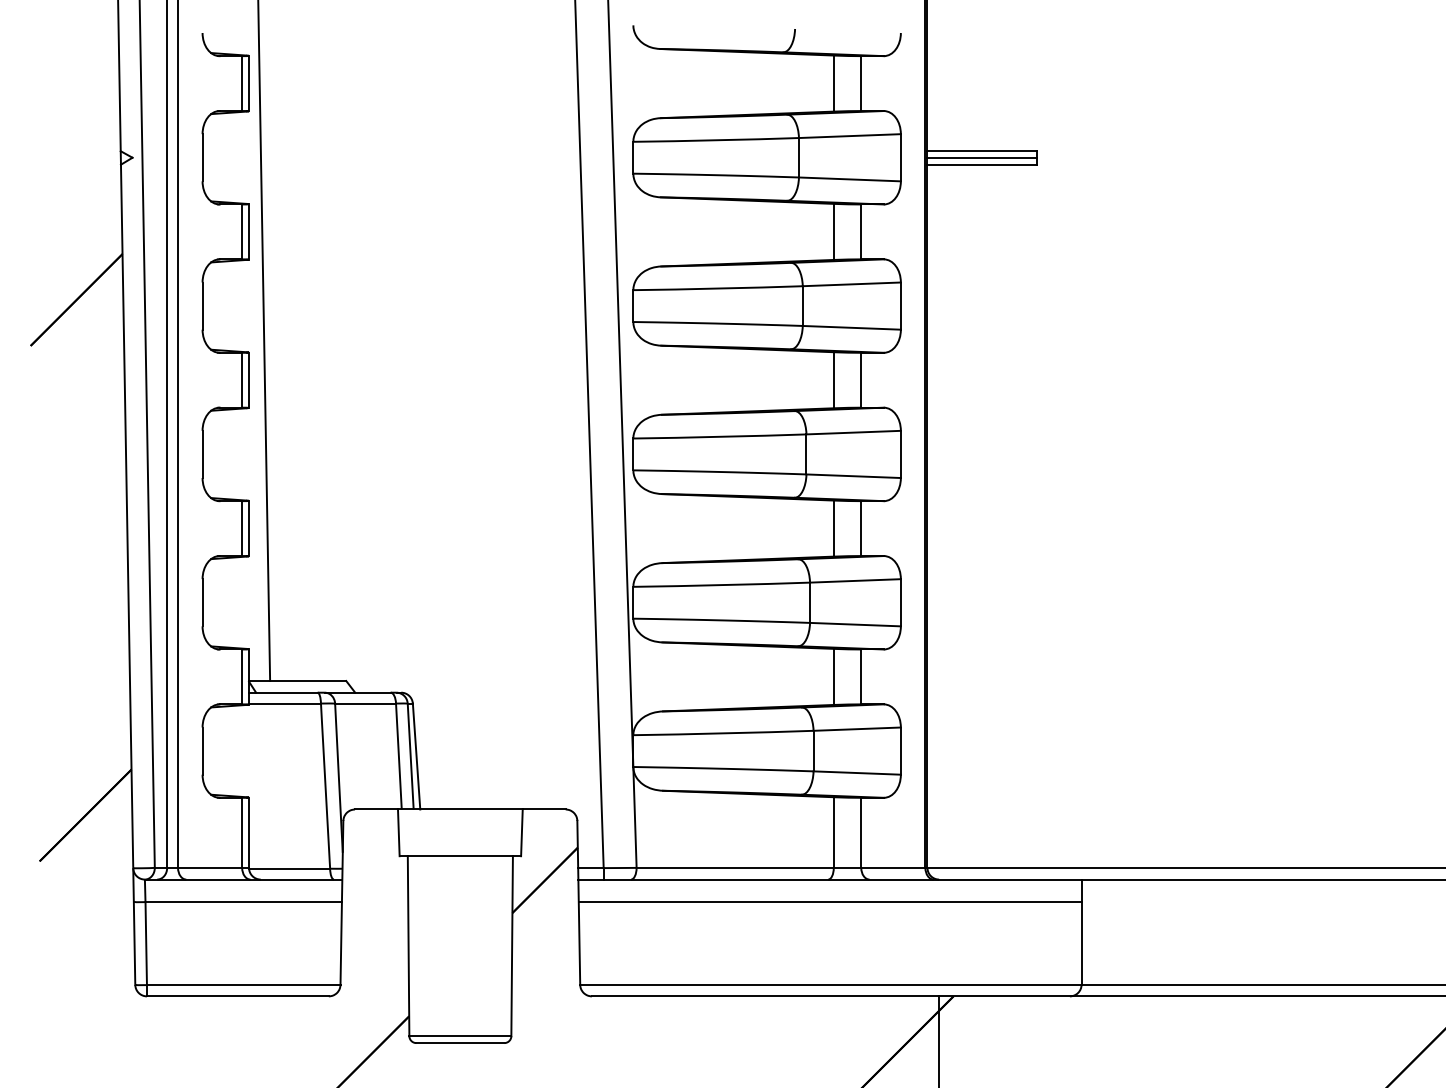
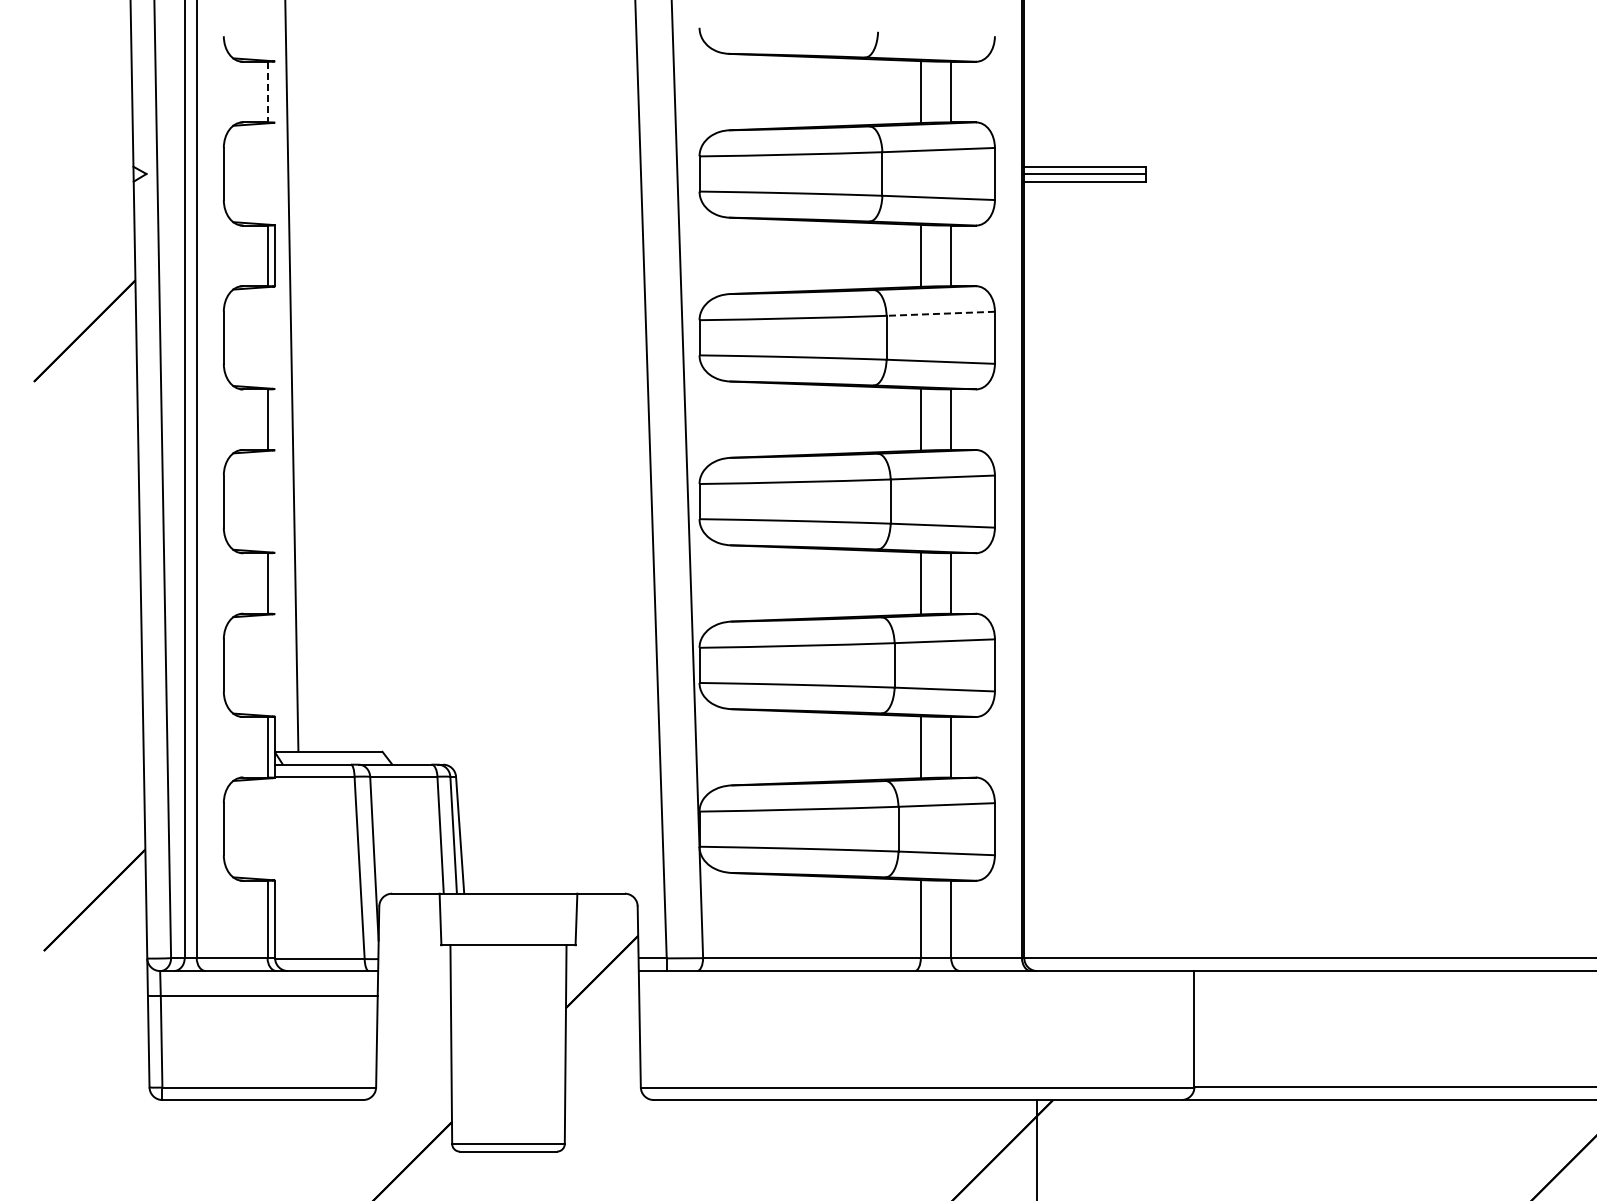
line: (242, 83) -> (267, 92), solid -> dashed
line: (249, 83) -> (275, 91), removed
line: (851, 284) -> (940, 313), solid -> dashed
line: (249, 380) -> (275, 419), removed
line: (249, 528) -> (275, 583), removed
line: (829, 901) -> (916, 995), removed

